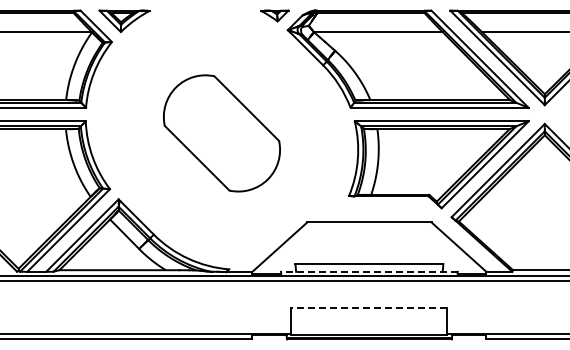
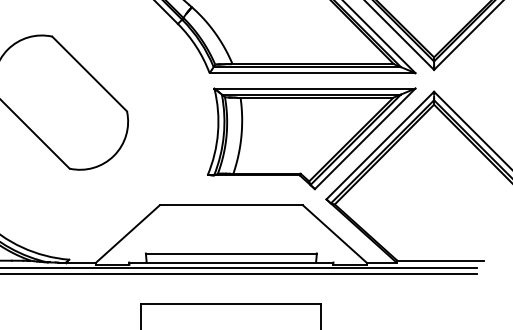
line: (368, 271) -> (230, 262), dashed -> solid
line: (369, 307) -> (231, 303), dashed -> solid

